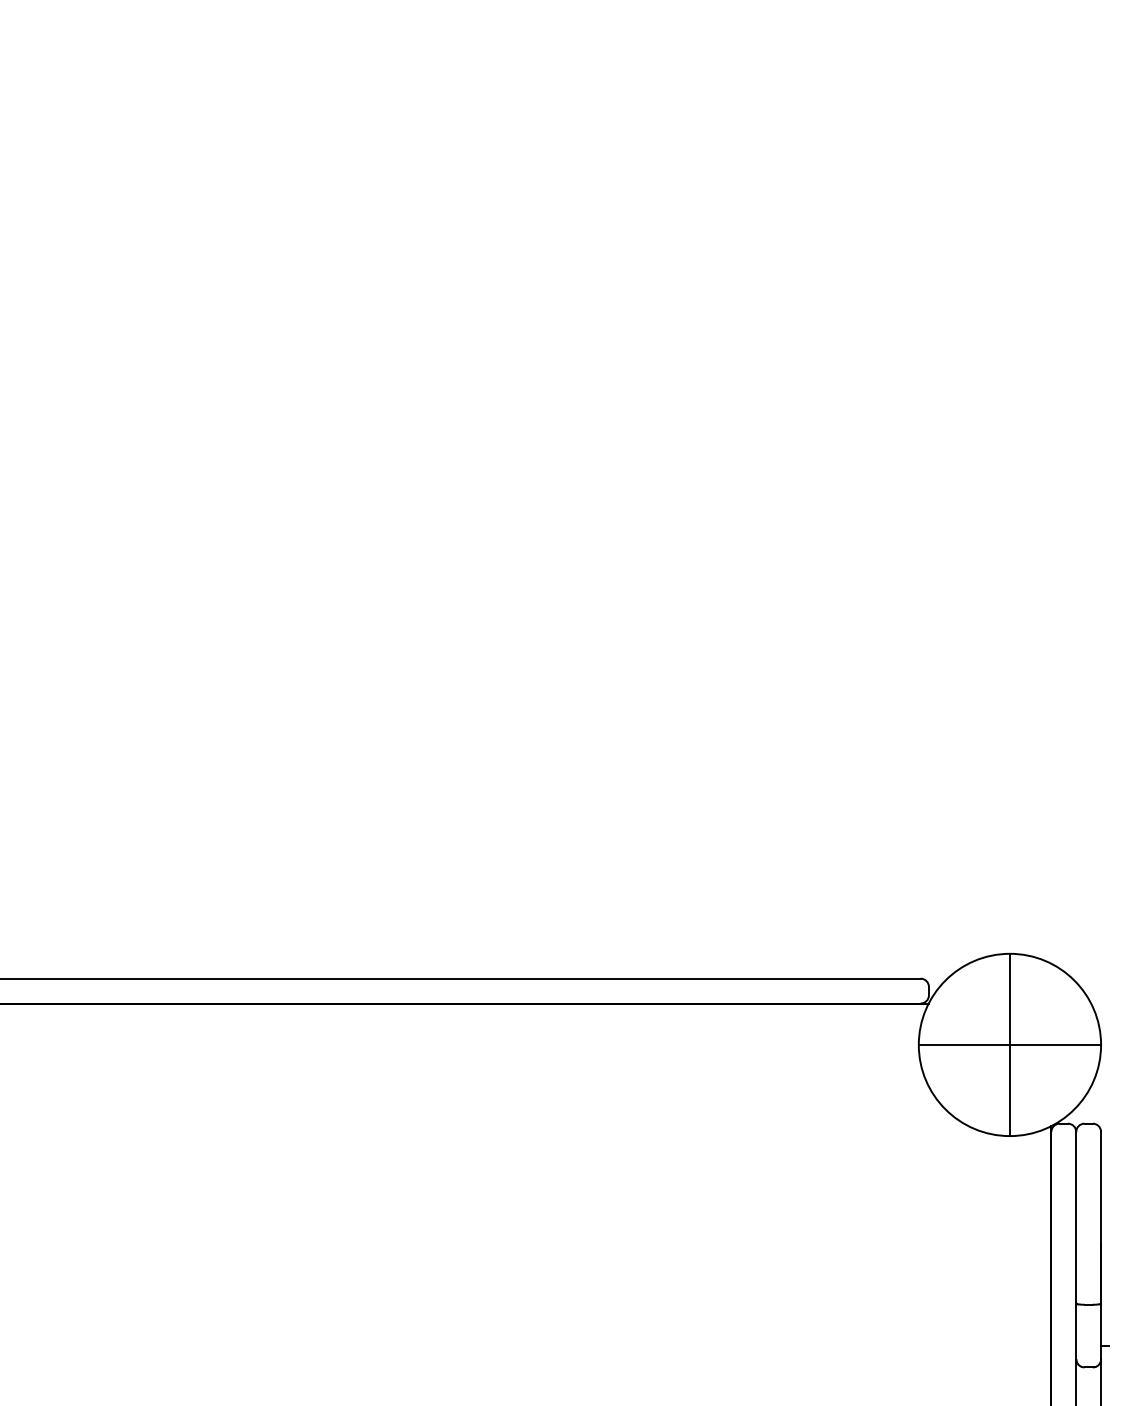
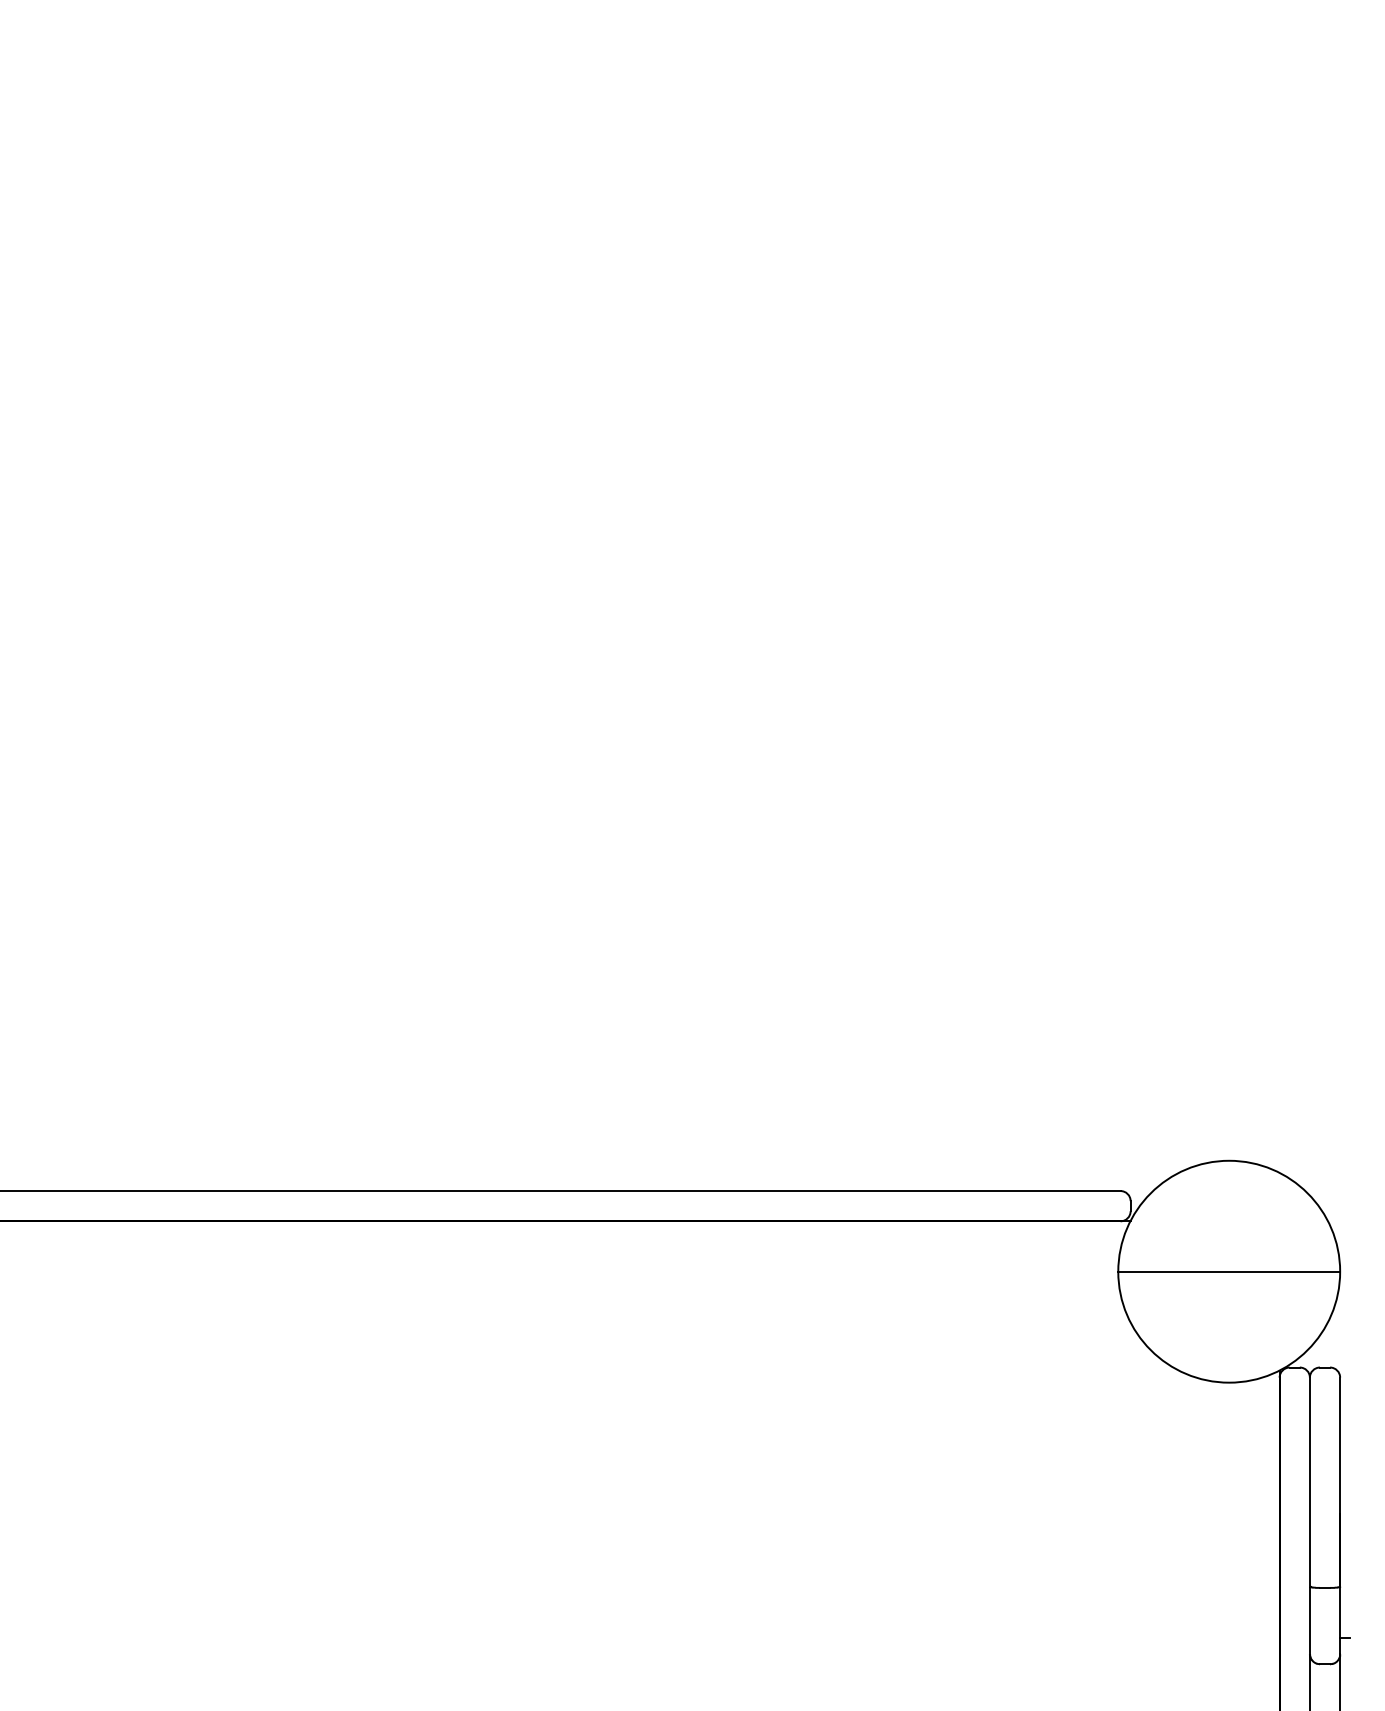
line: (1009, 1044) -> (1228, 1271), removed

